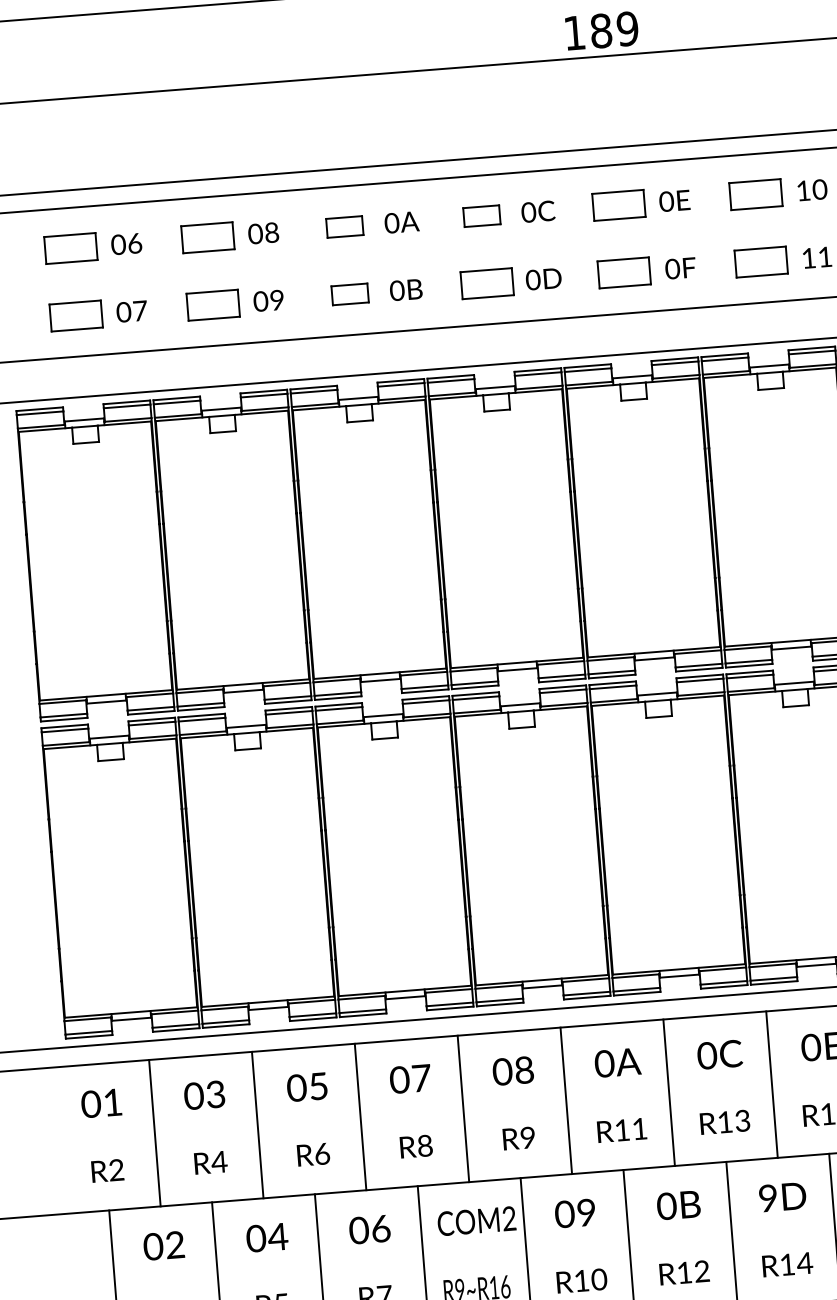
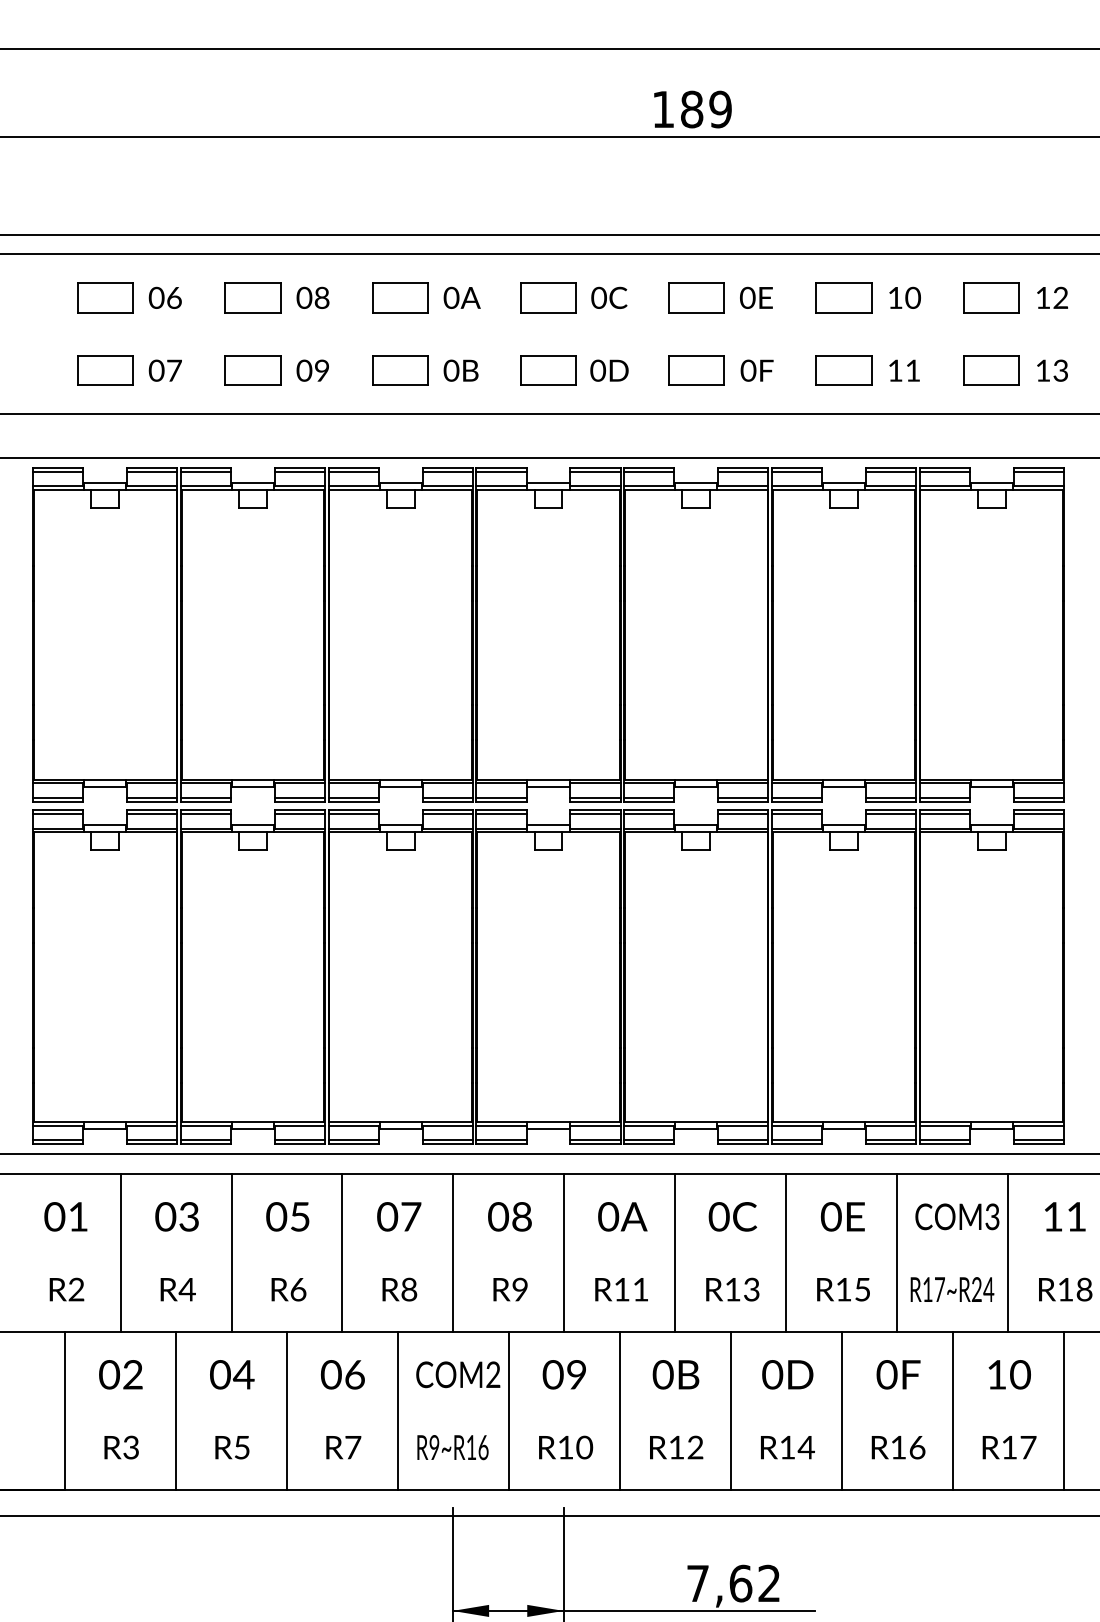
part: (481, 215) -> (548, 297), size x1.43
part: (344, 226) -> (400, 297), size x1.43
part: (349, 294) -> (400, 370), size x1.43
text: (768, 1198) -> (772, 1375), 9D -> 0D

